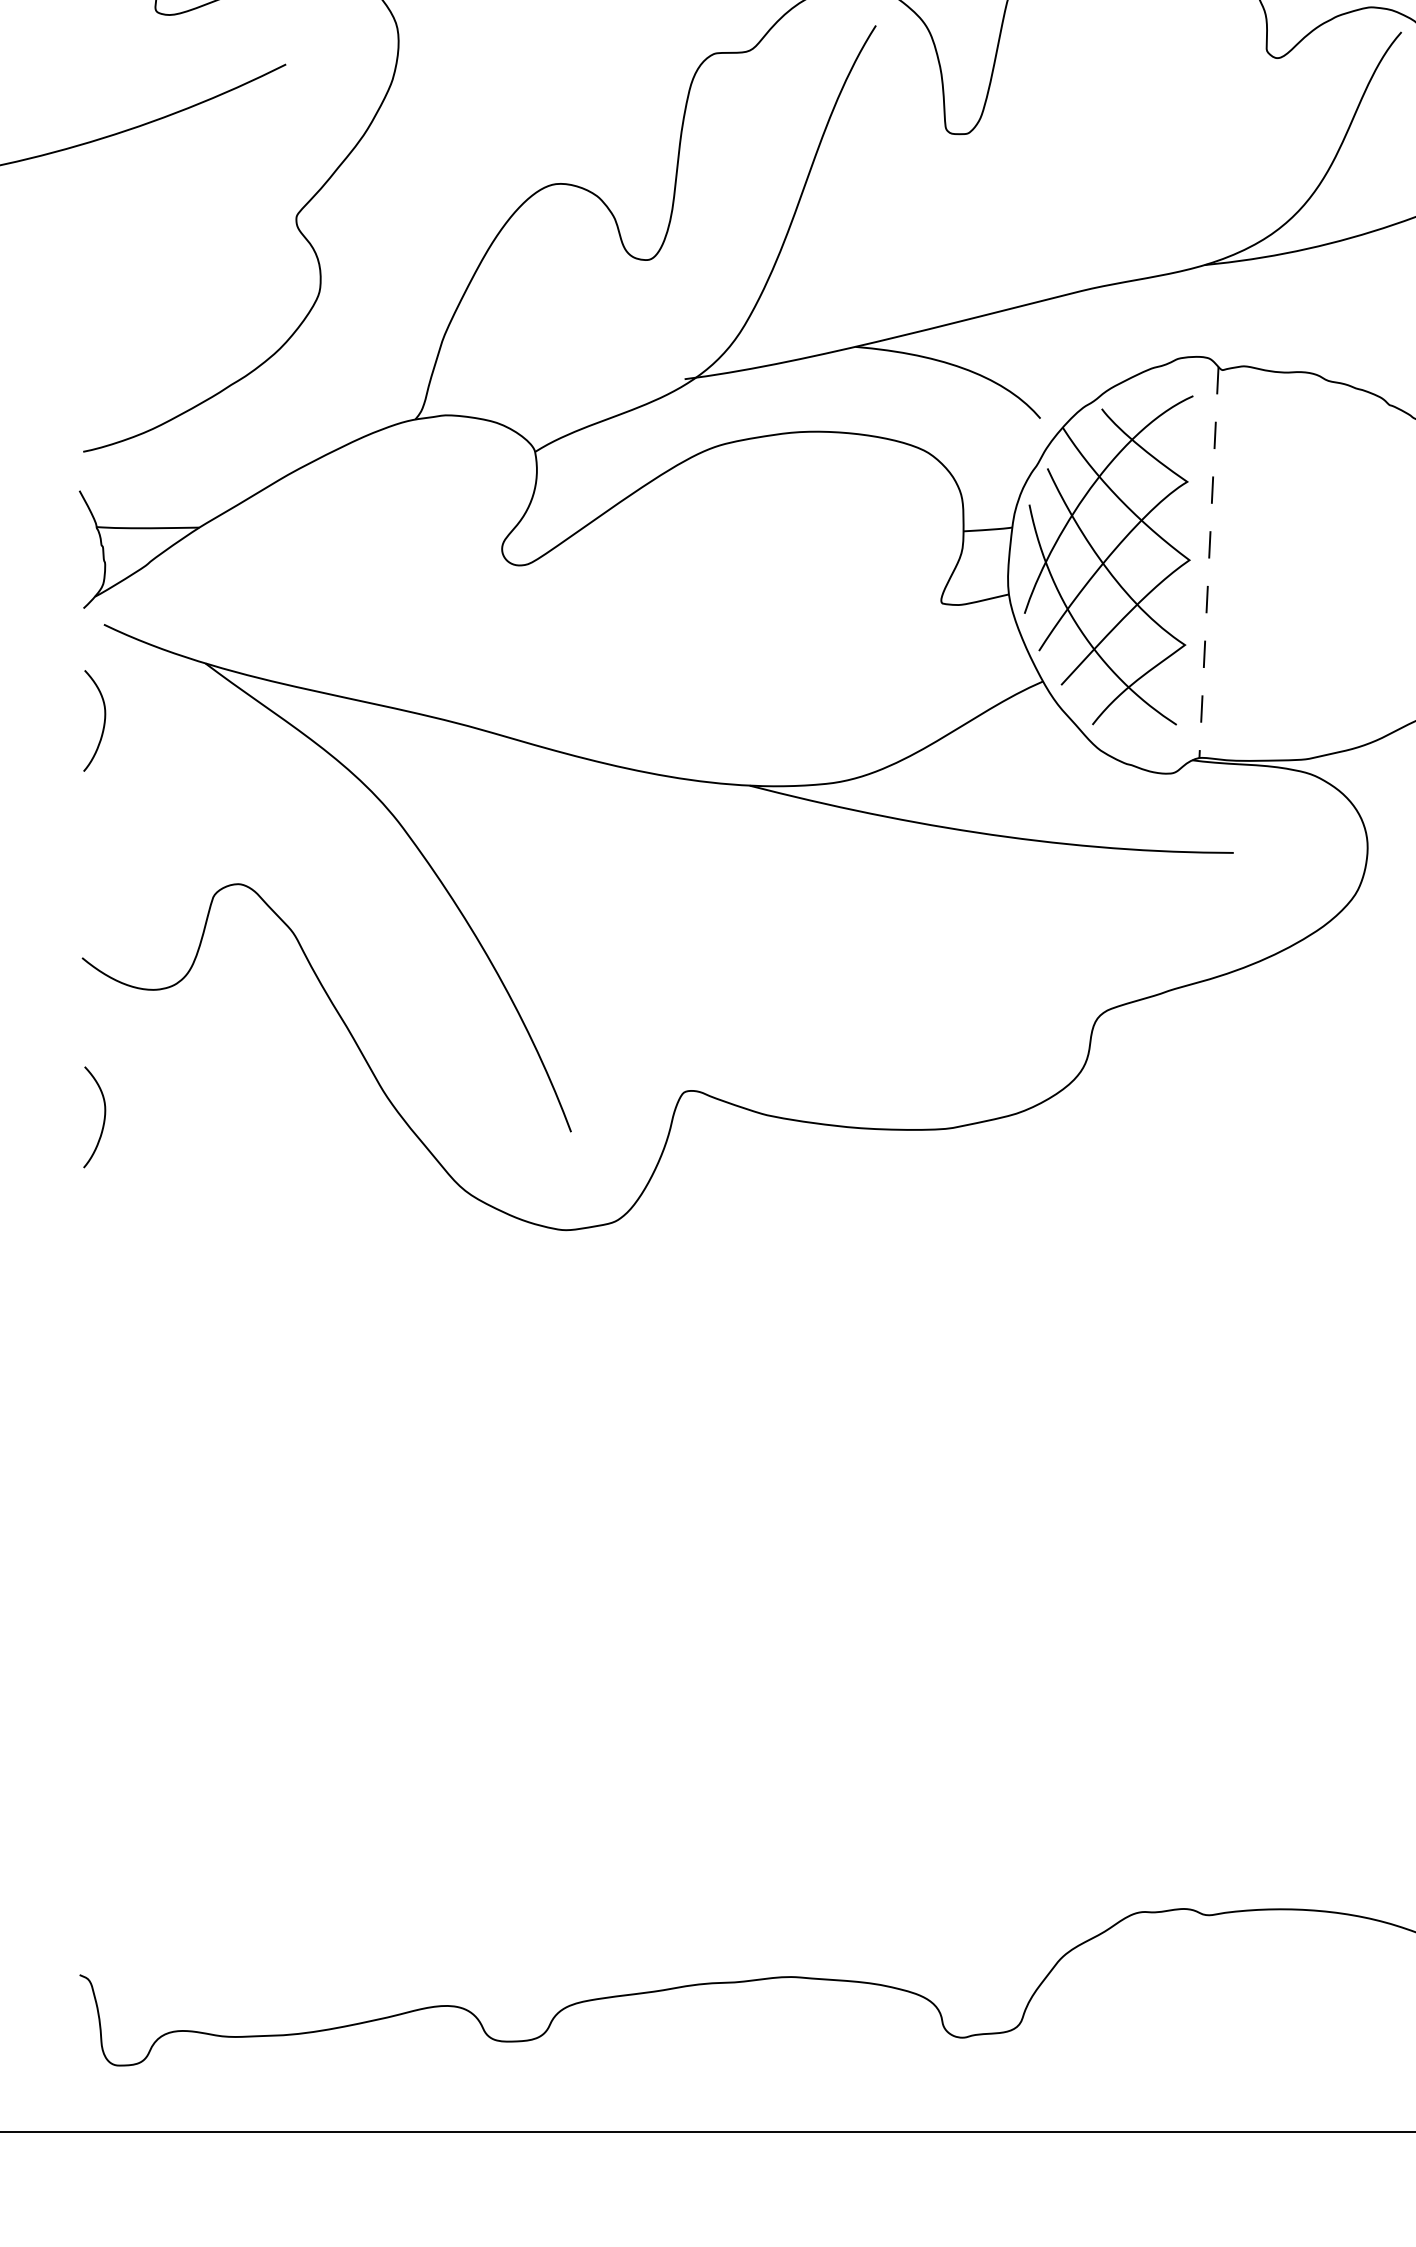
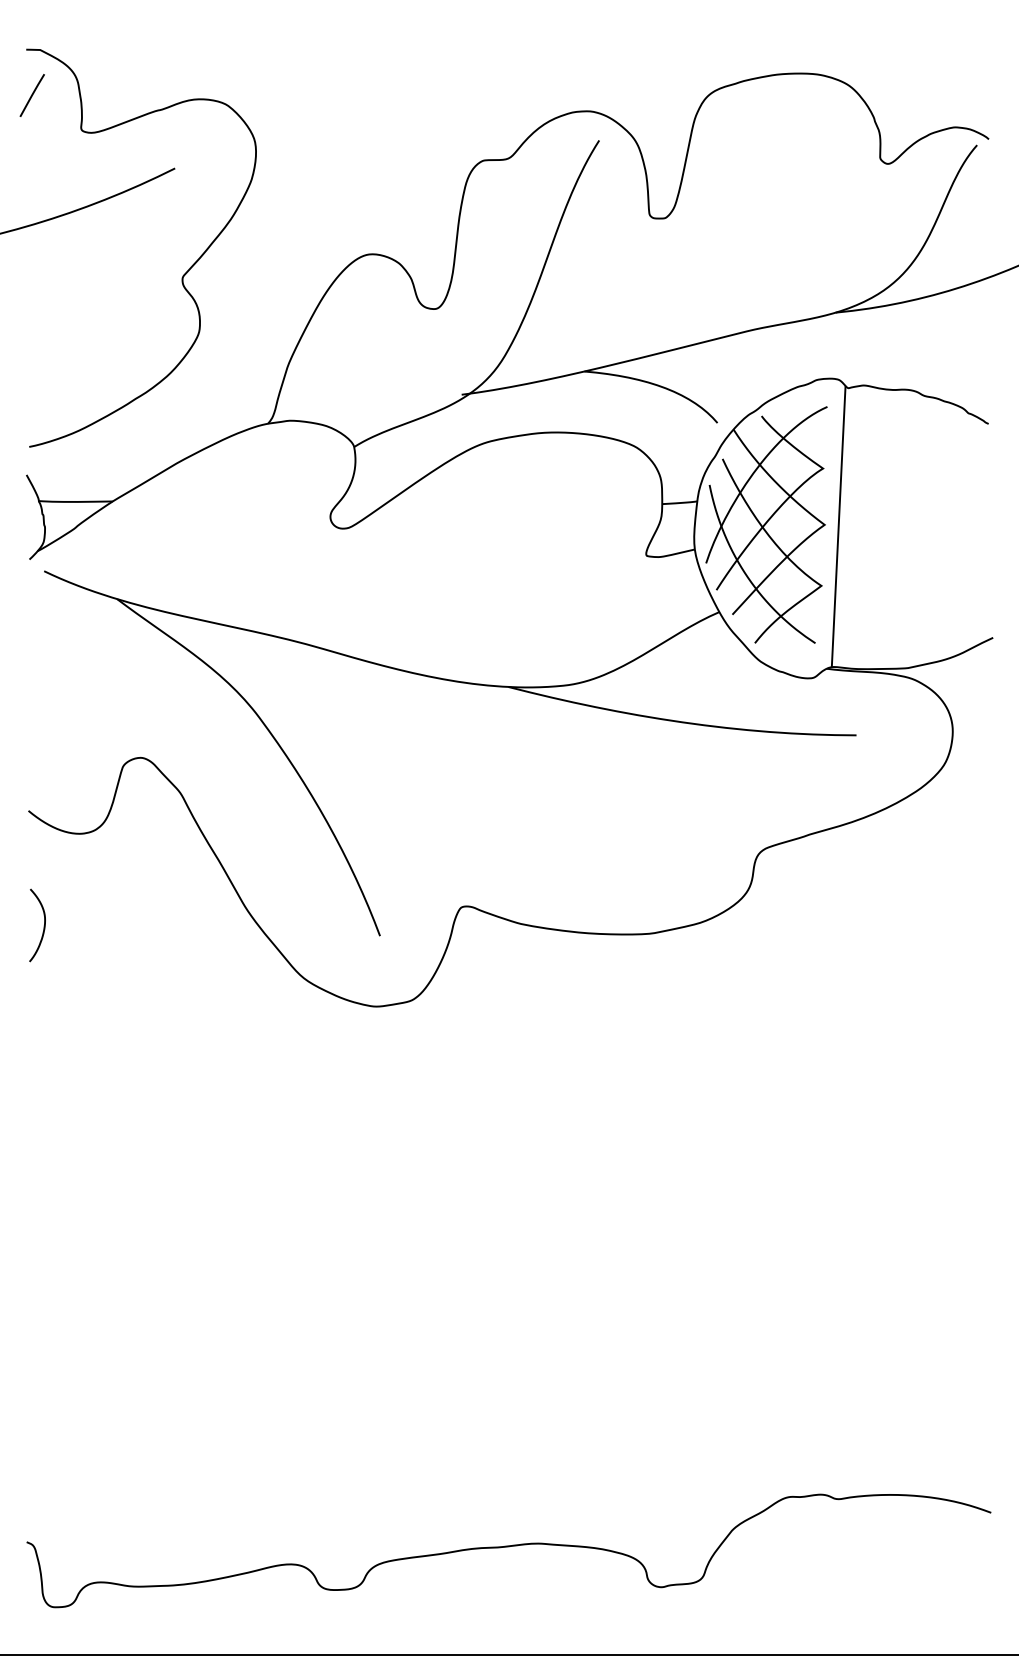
line: (1208, 562) -> (838, 526), dashed -> solid
curve: (103, 721) -> (43, 640), removed

